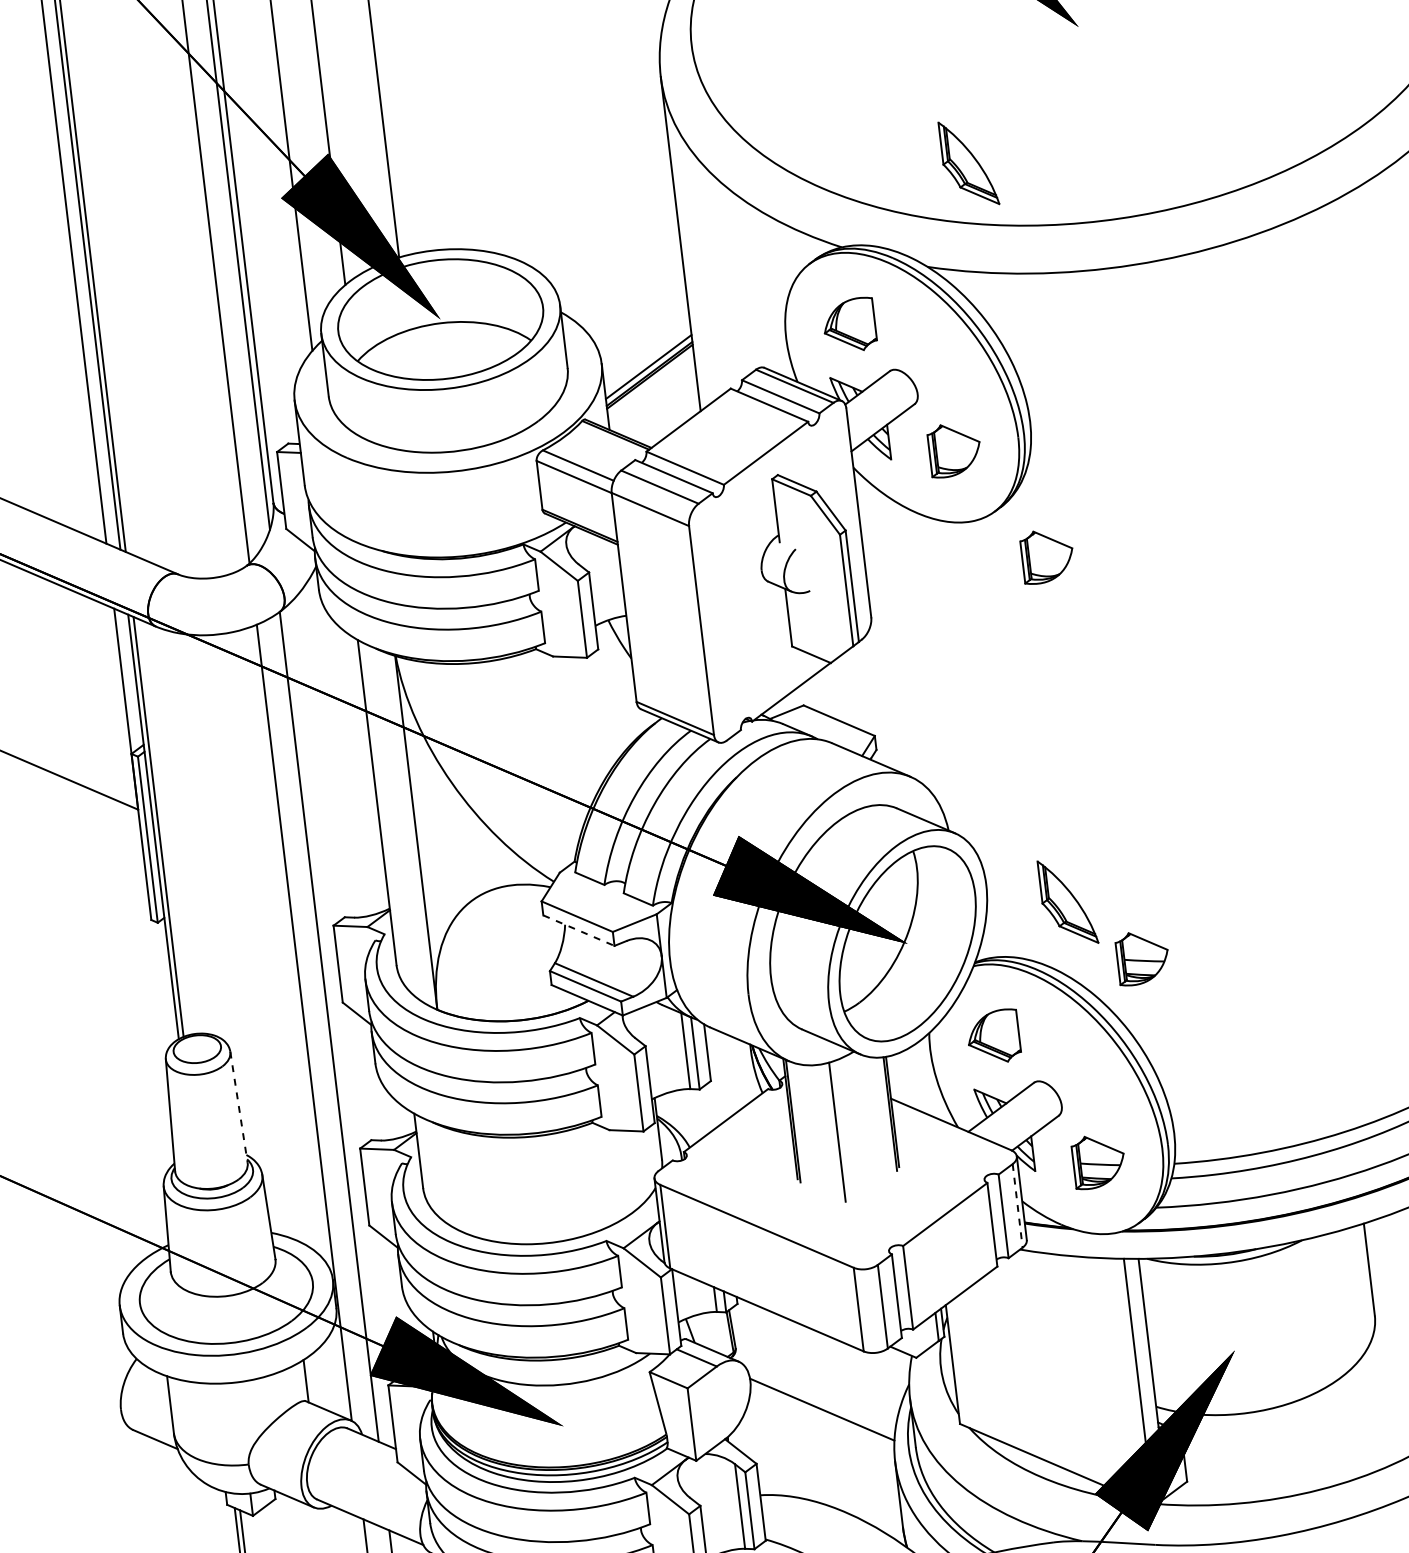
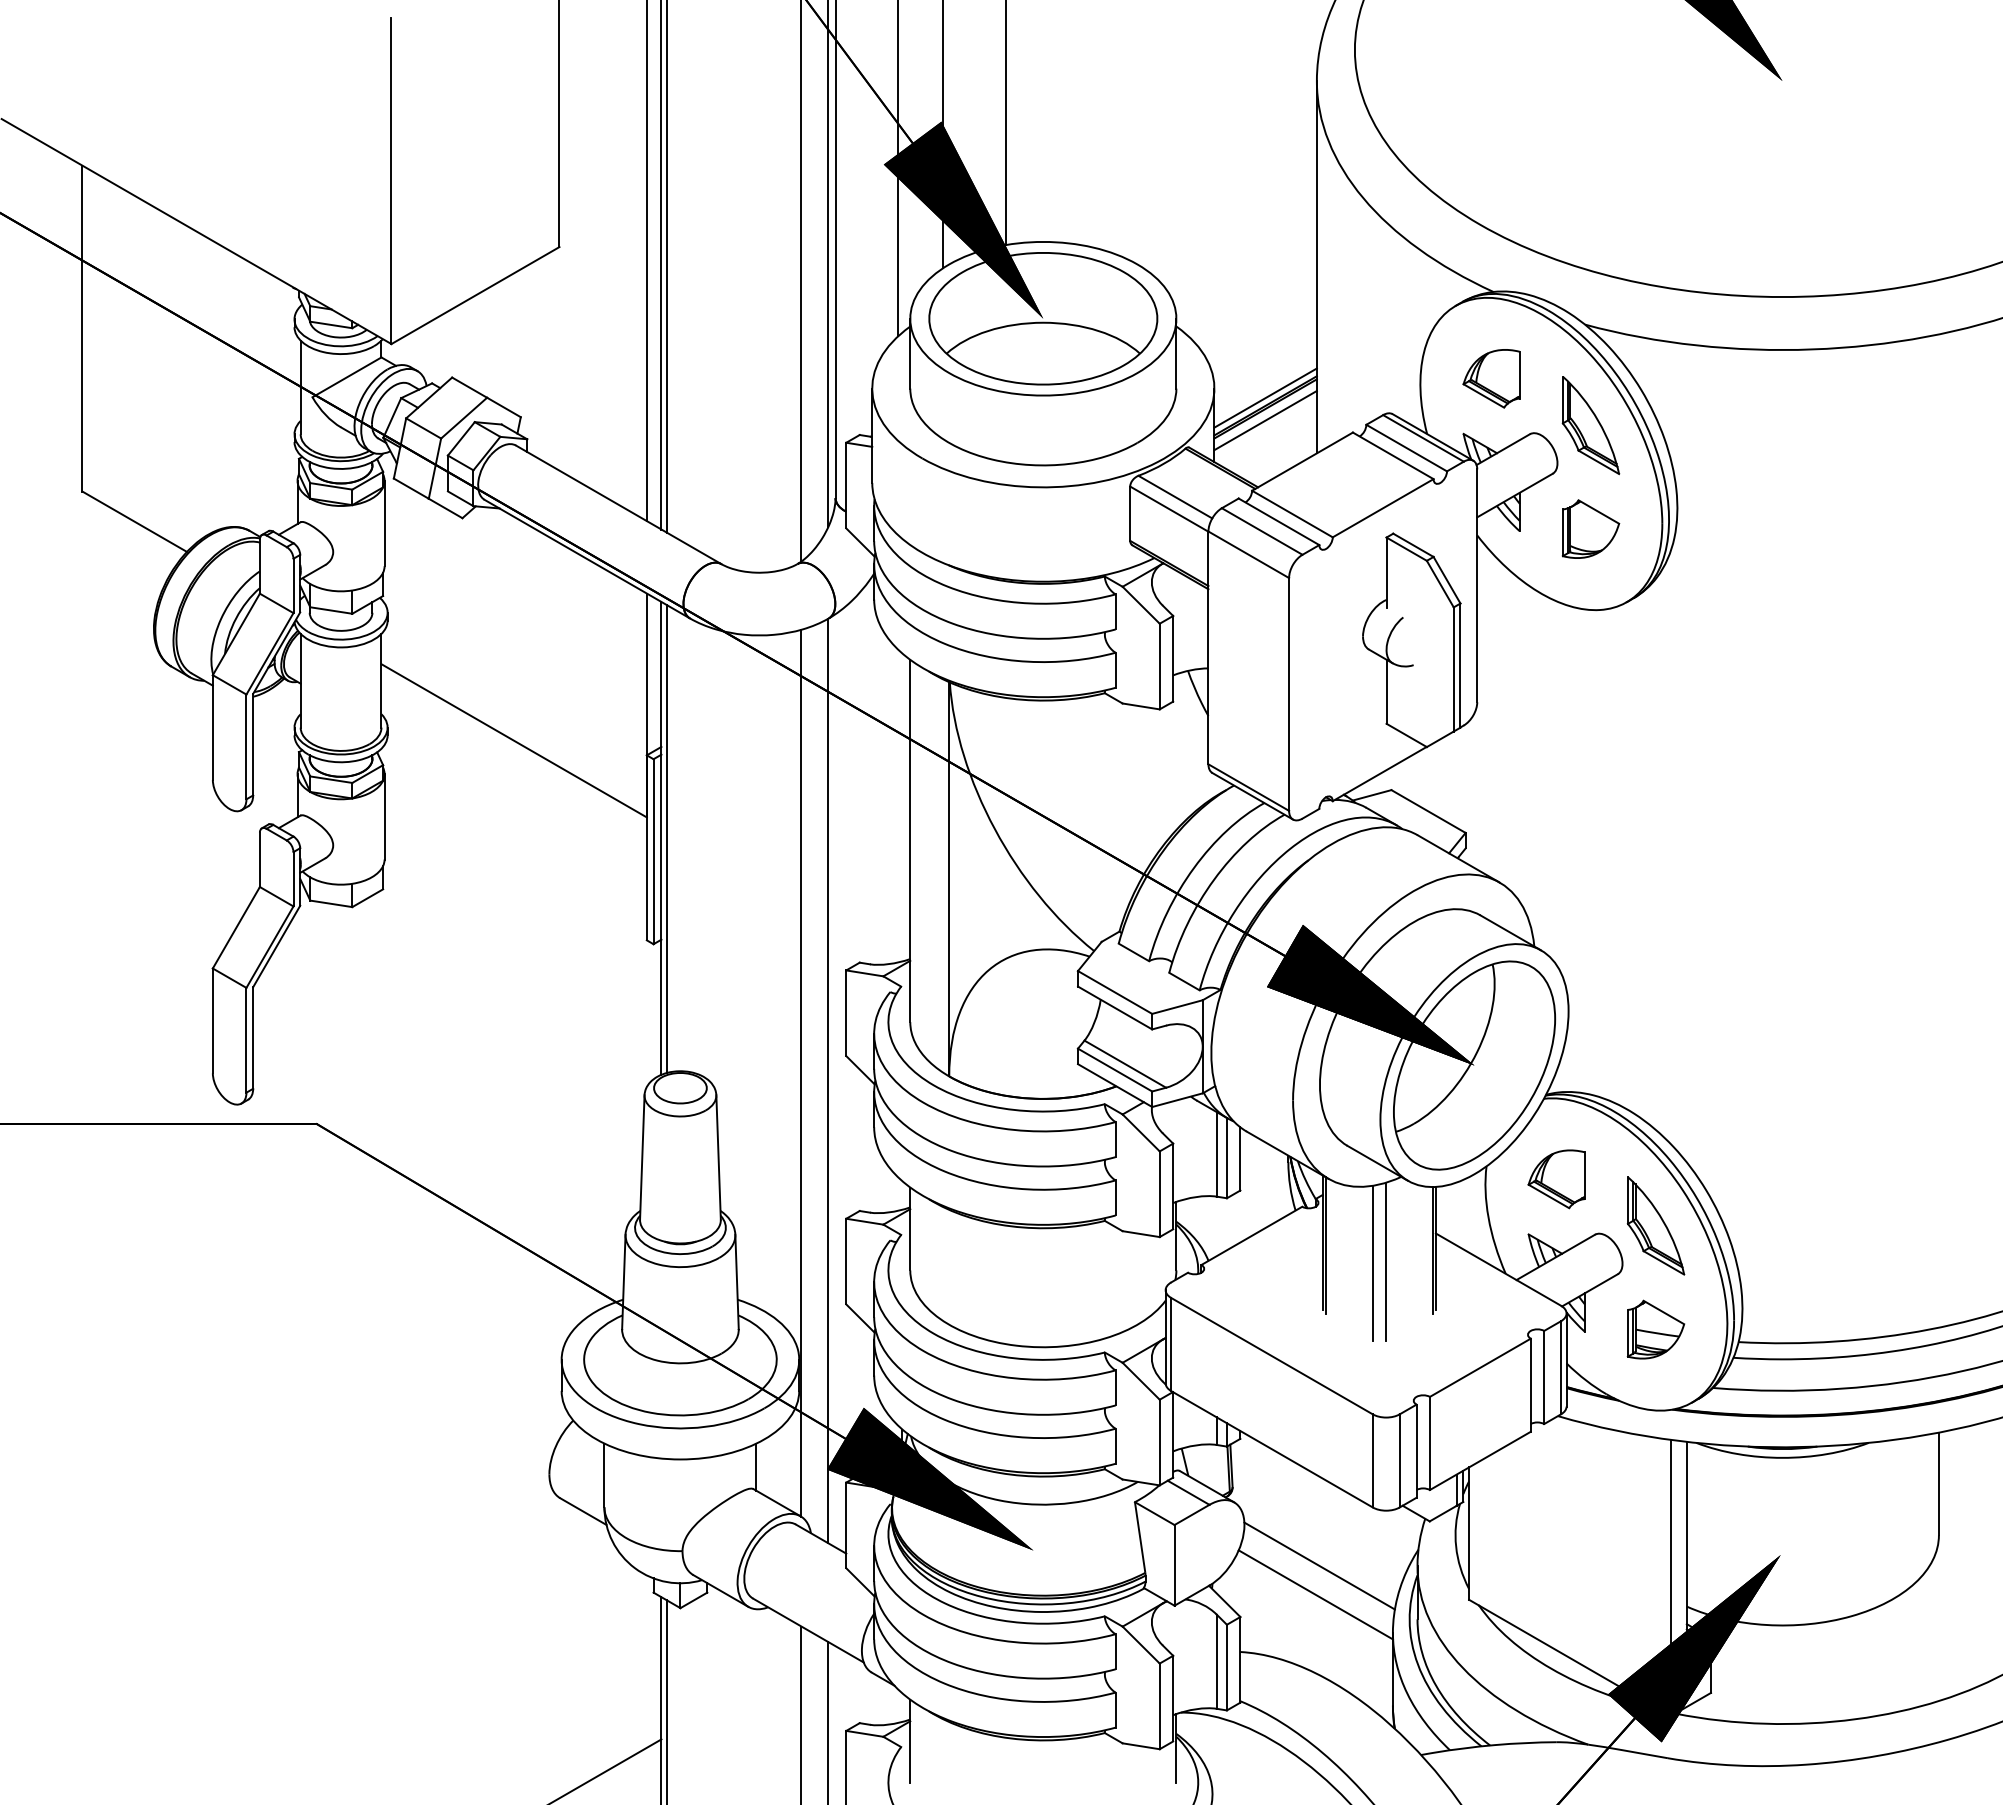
part: (968, 163) -> (1590, 425), moved
line: (651, 387) -> (1265, 420), added
part: (1047, 555) -> (1678, 657), removed
part: (1067, 901) -> (1655, 1225), moved
line: (579, 931) -> (1115, 1008), dashed -> solid
part: (1142, 957) -> (1730, 1111), removed
line: (239, 1108) -> (718, 1158), dashed -> solid
line: (849, 1129) -> (1386, 1261), added
line: (1017, 1205) -> (1560, 1367), dashed -> solid
line: (821, 1435) -> (1315, 1594), added

